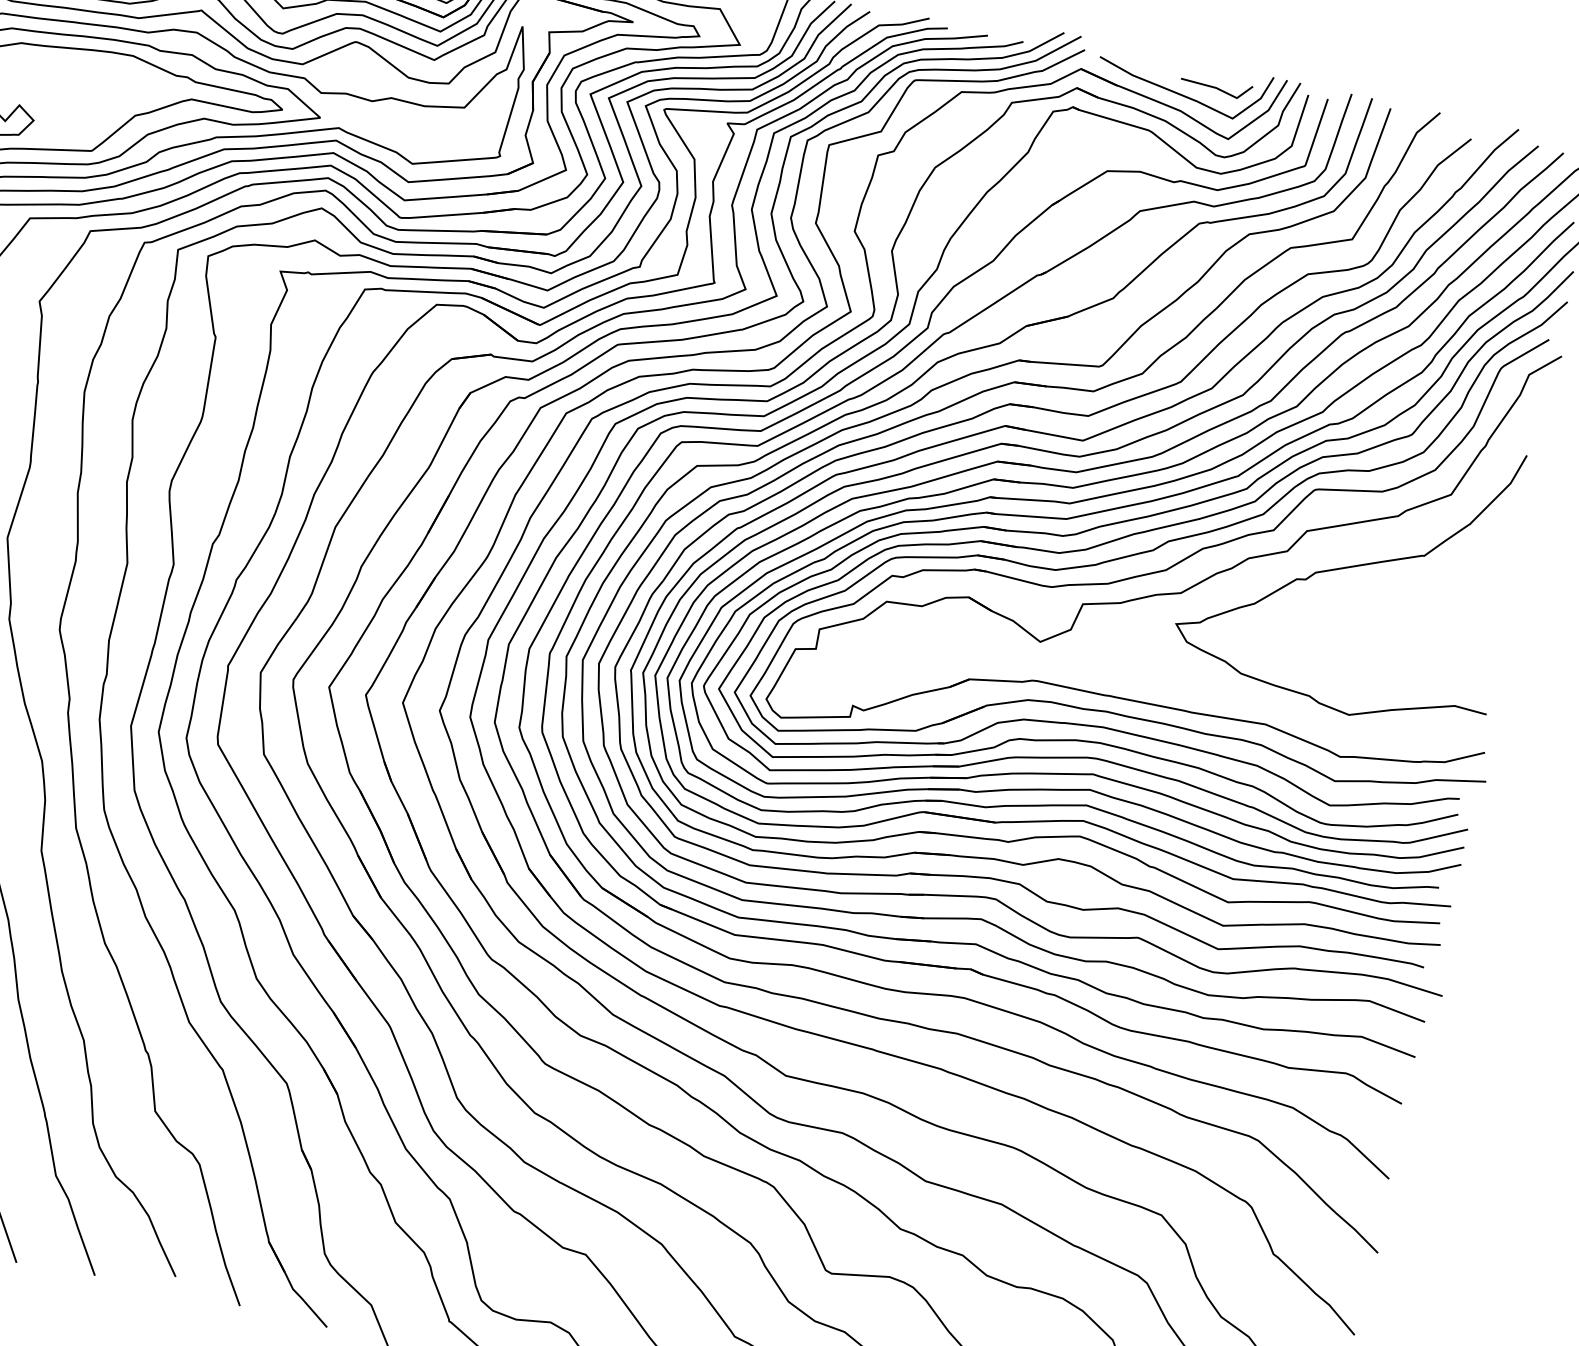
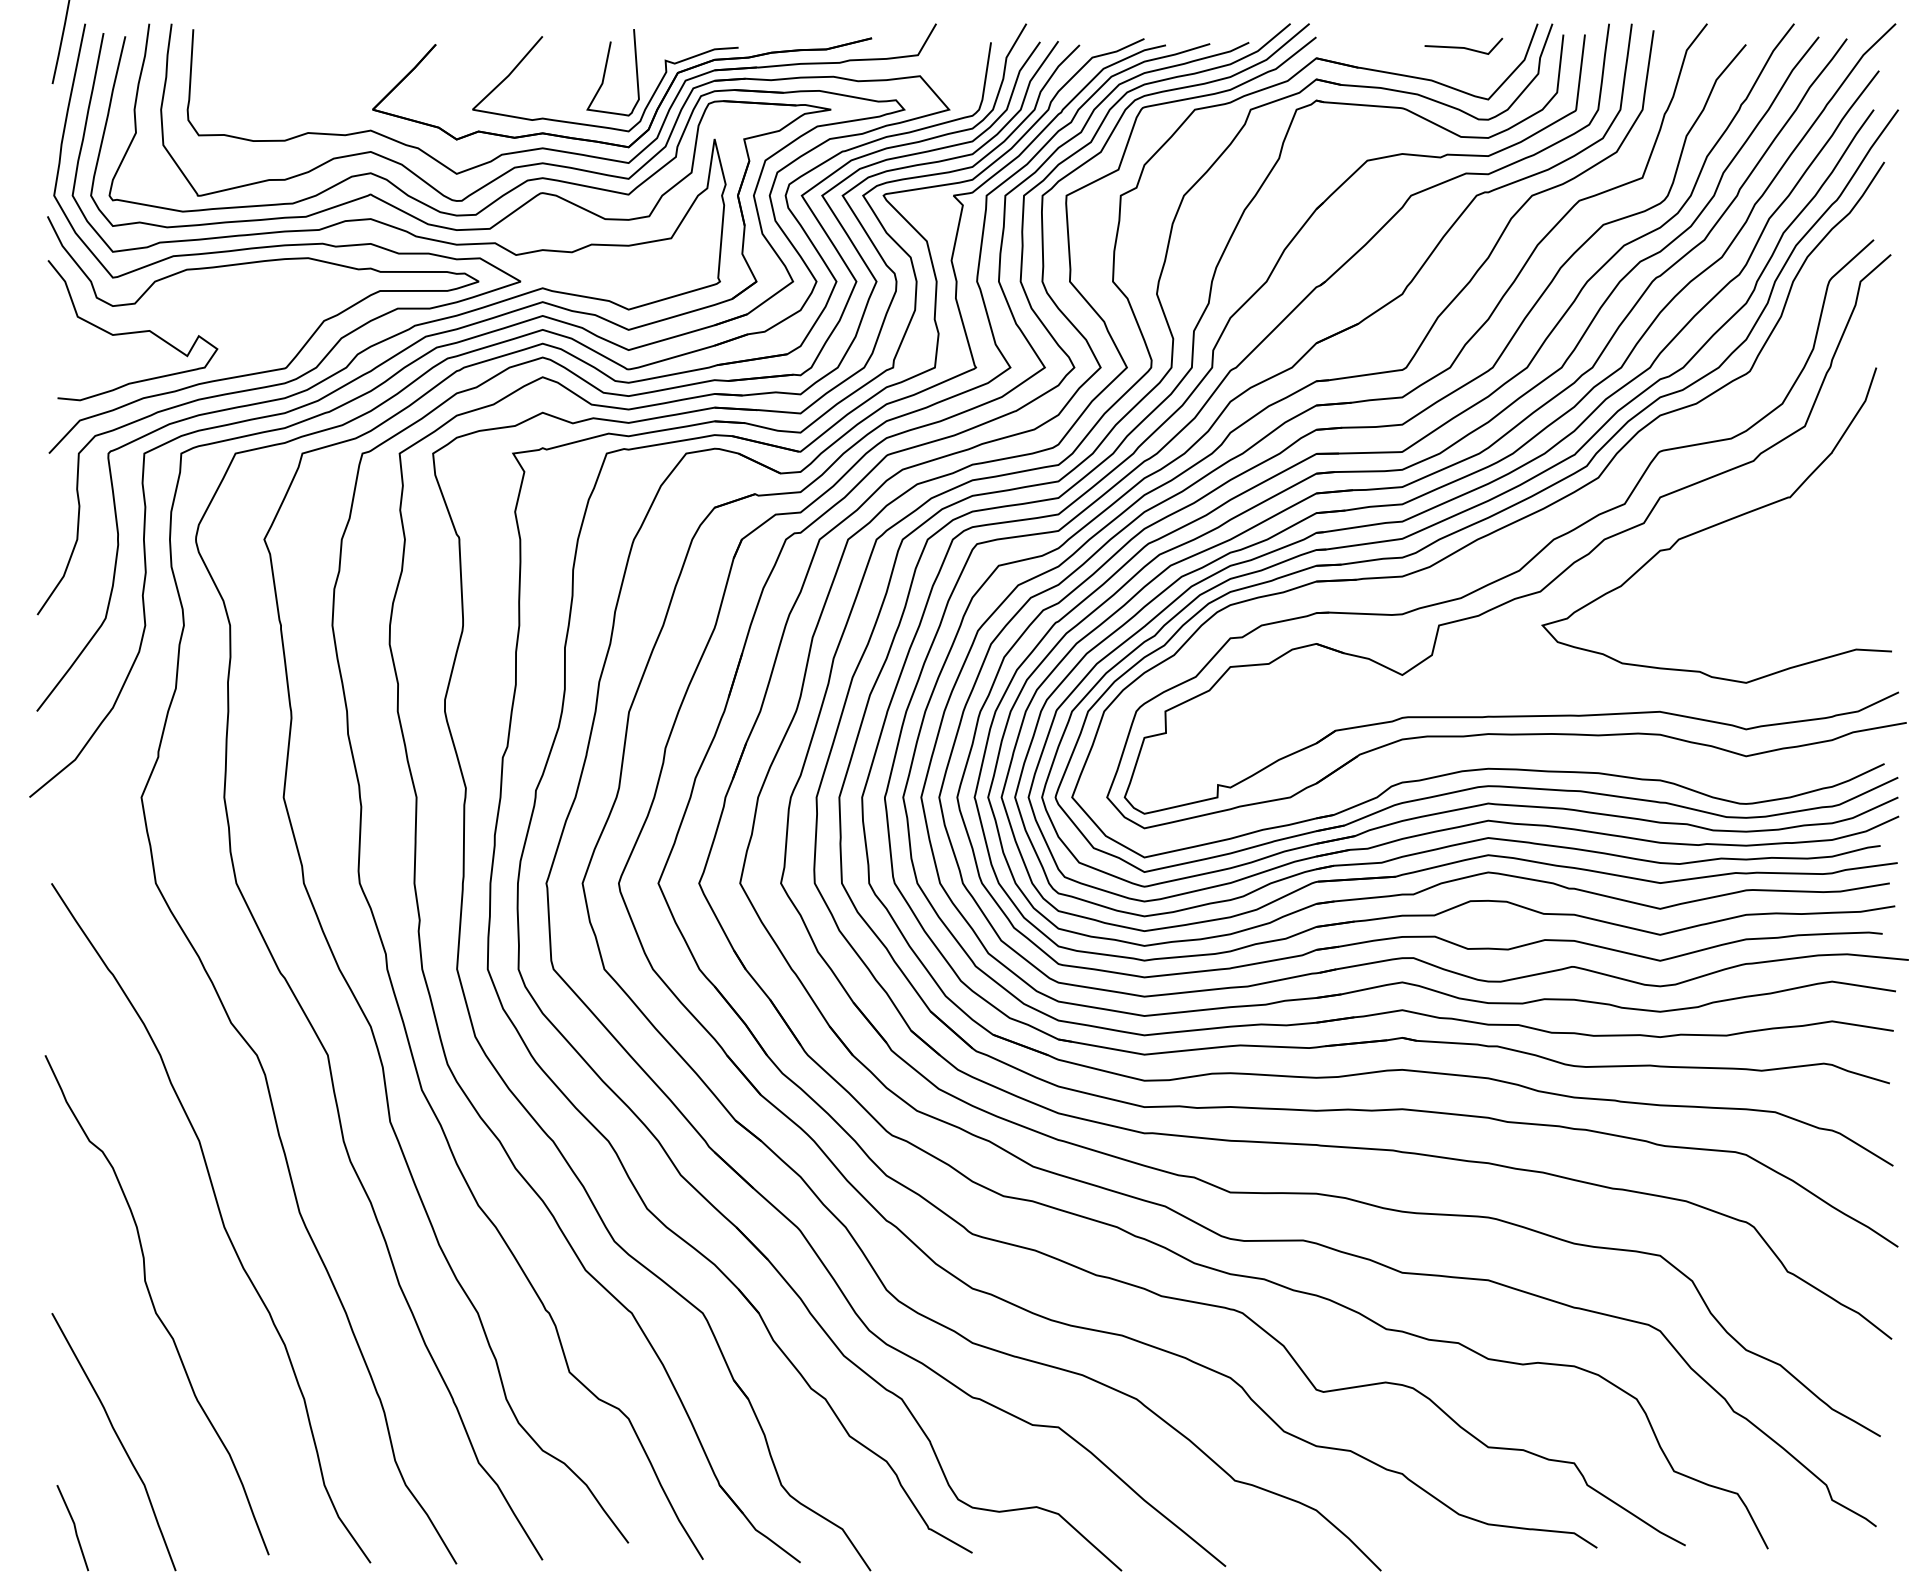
curve: (1178, 92) -> (1425, 61), removed
part: (1163, 543) -> (1510, 542), removed

